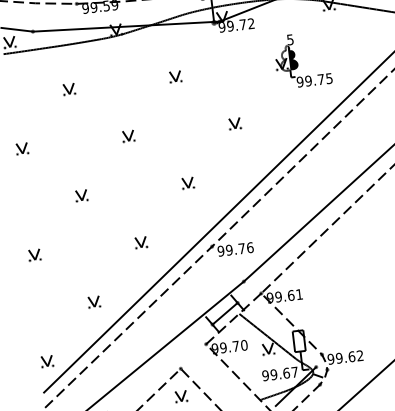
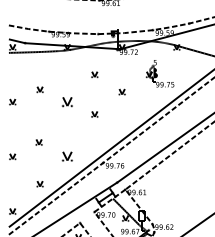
part: (67, 89) -> (39, 89), moved
part: (233, 122) -> (121, 91), moved
part: (128, 135) -> (67, 101), size x1.6
part: (187, 183) -> (94, 114), moved
part: (80, 196) -> (38, 142), moved
part: (141, 242) -> (67, 156), size x1.6

